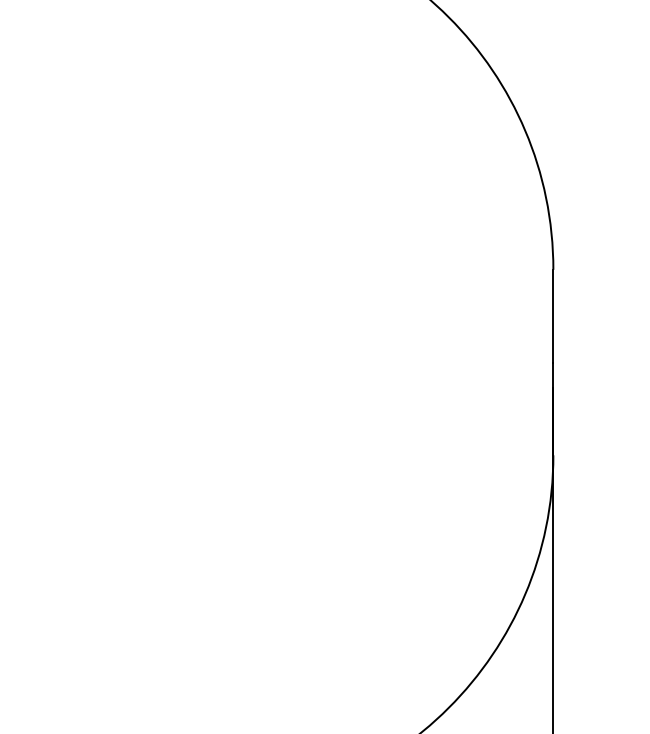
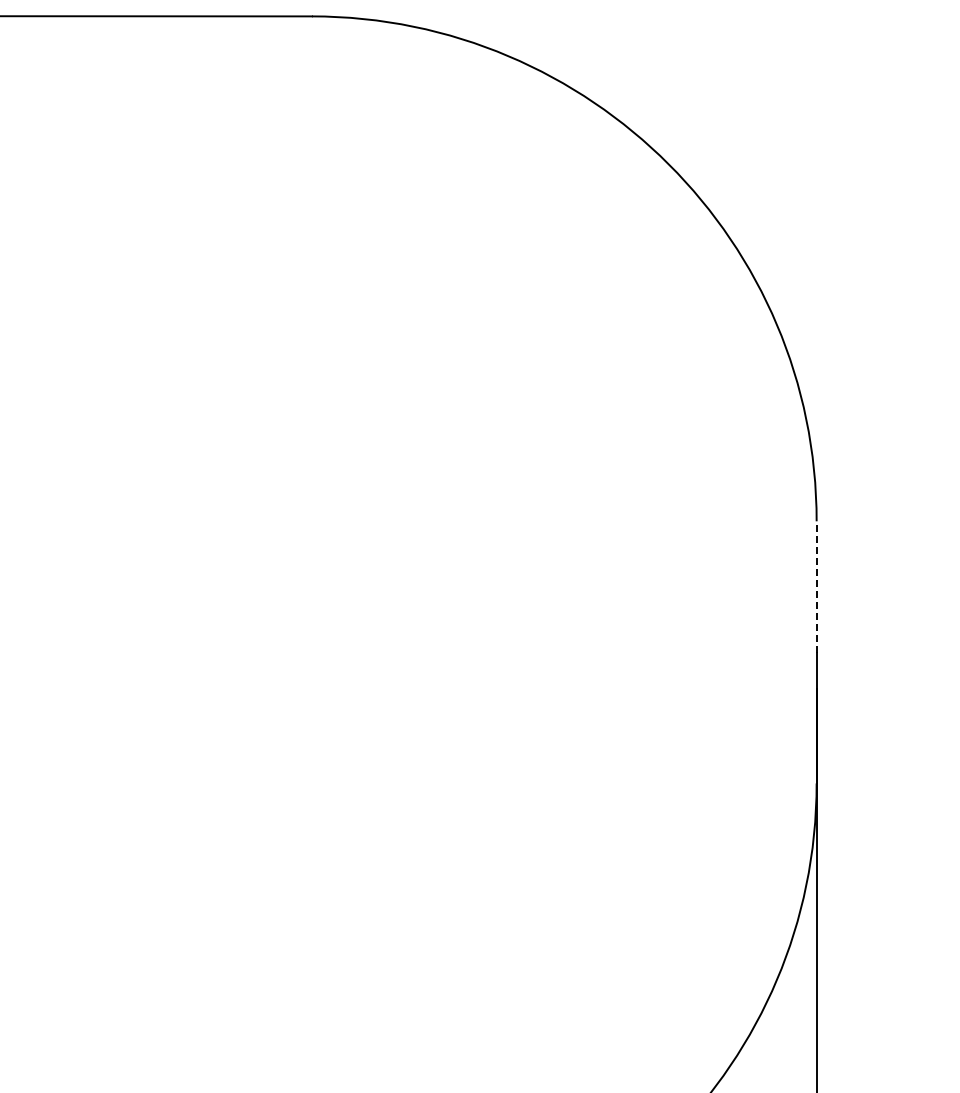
line: (553, 315) -> (816, 586), solid -> dashed

